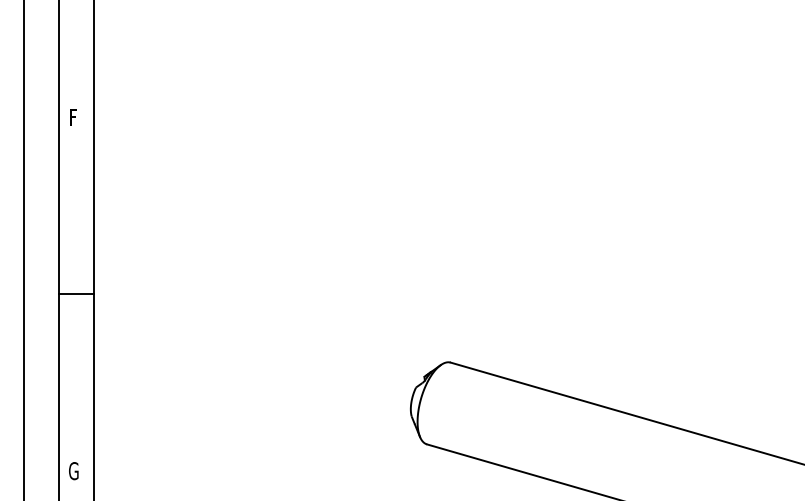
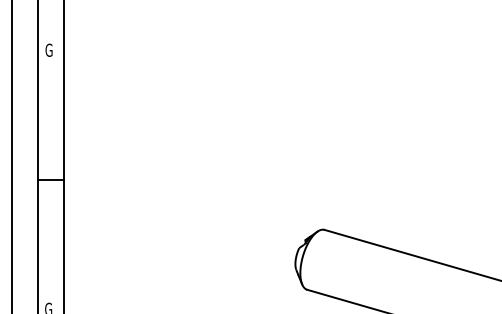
text: (74, 117) -> (49, 50), F -> G

